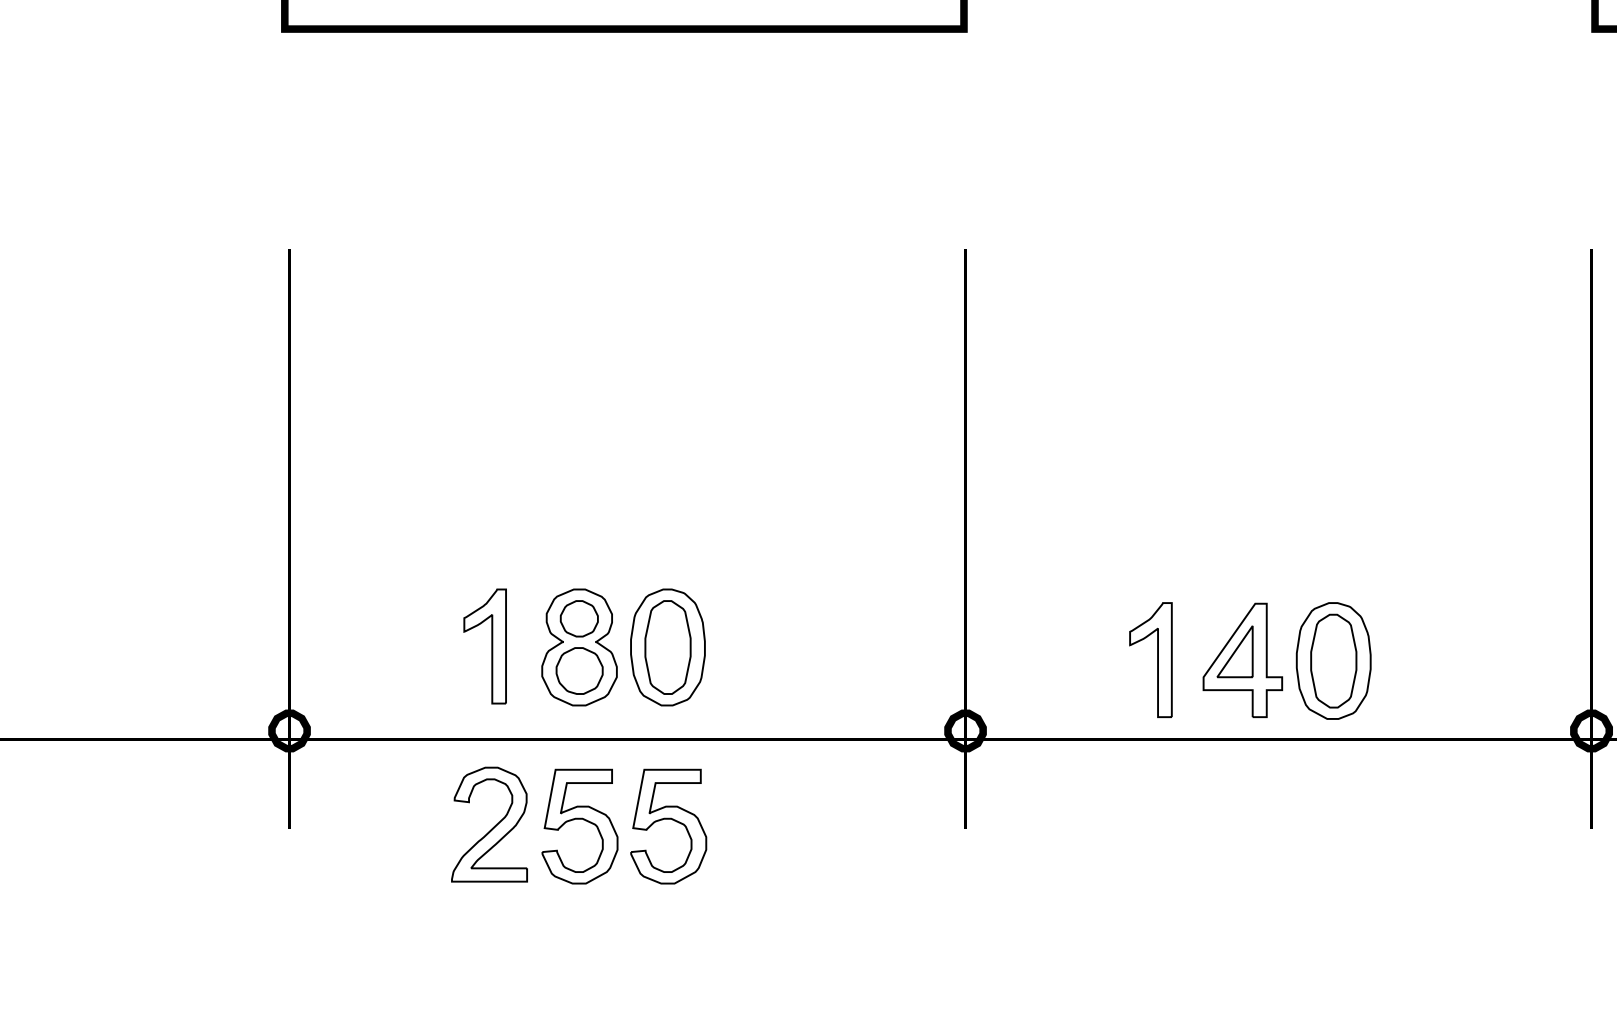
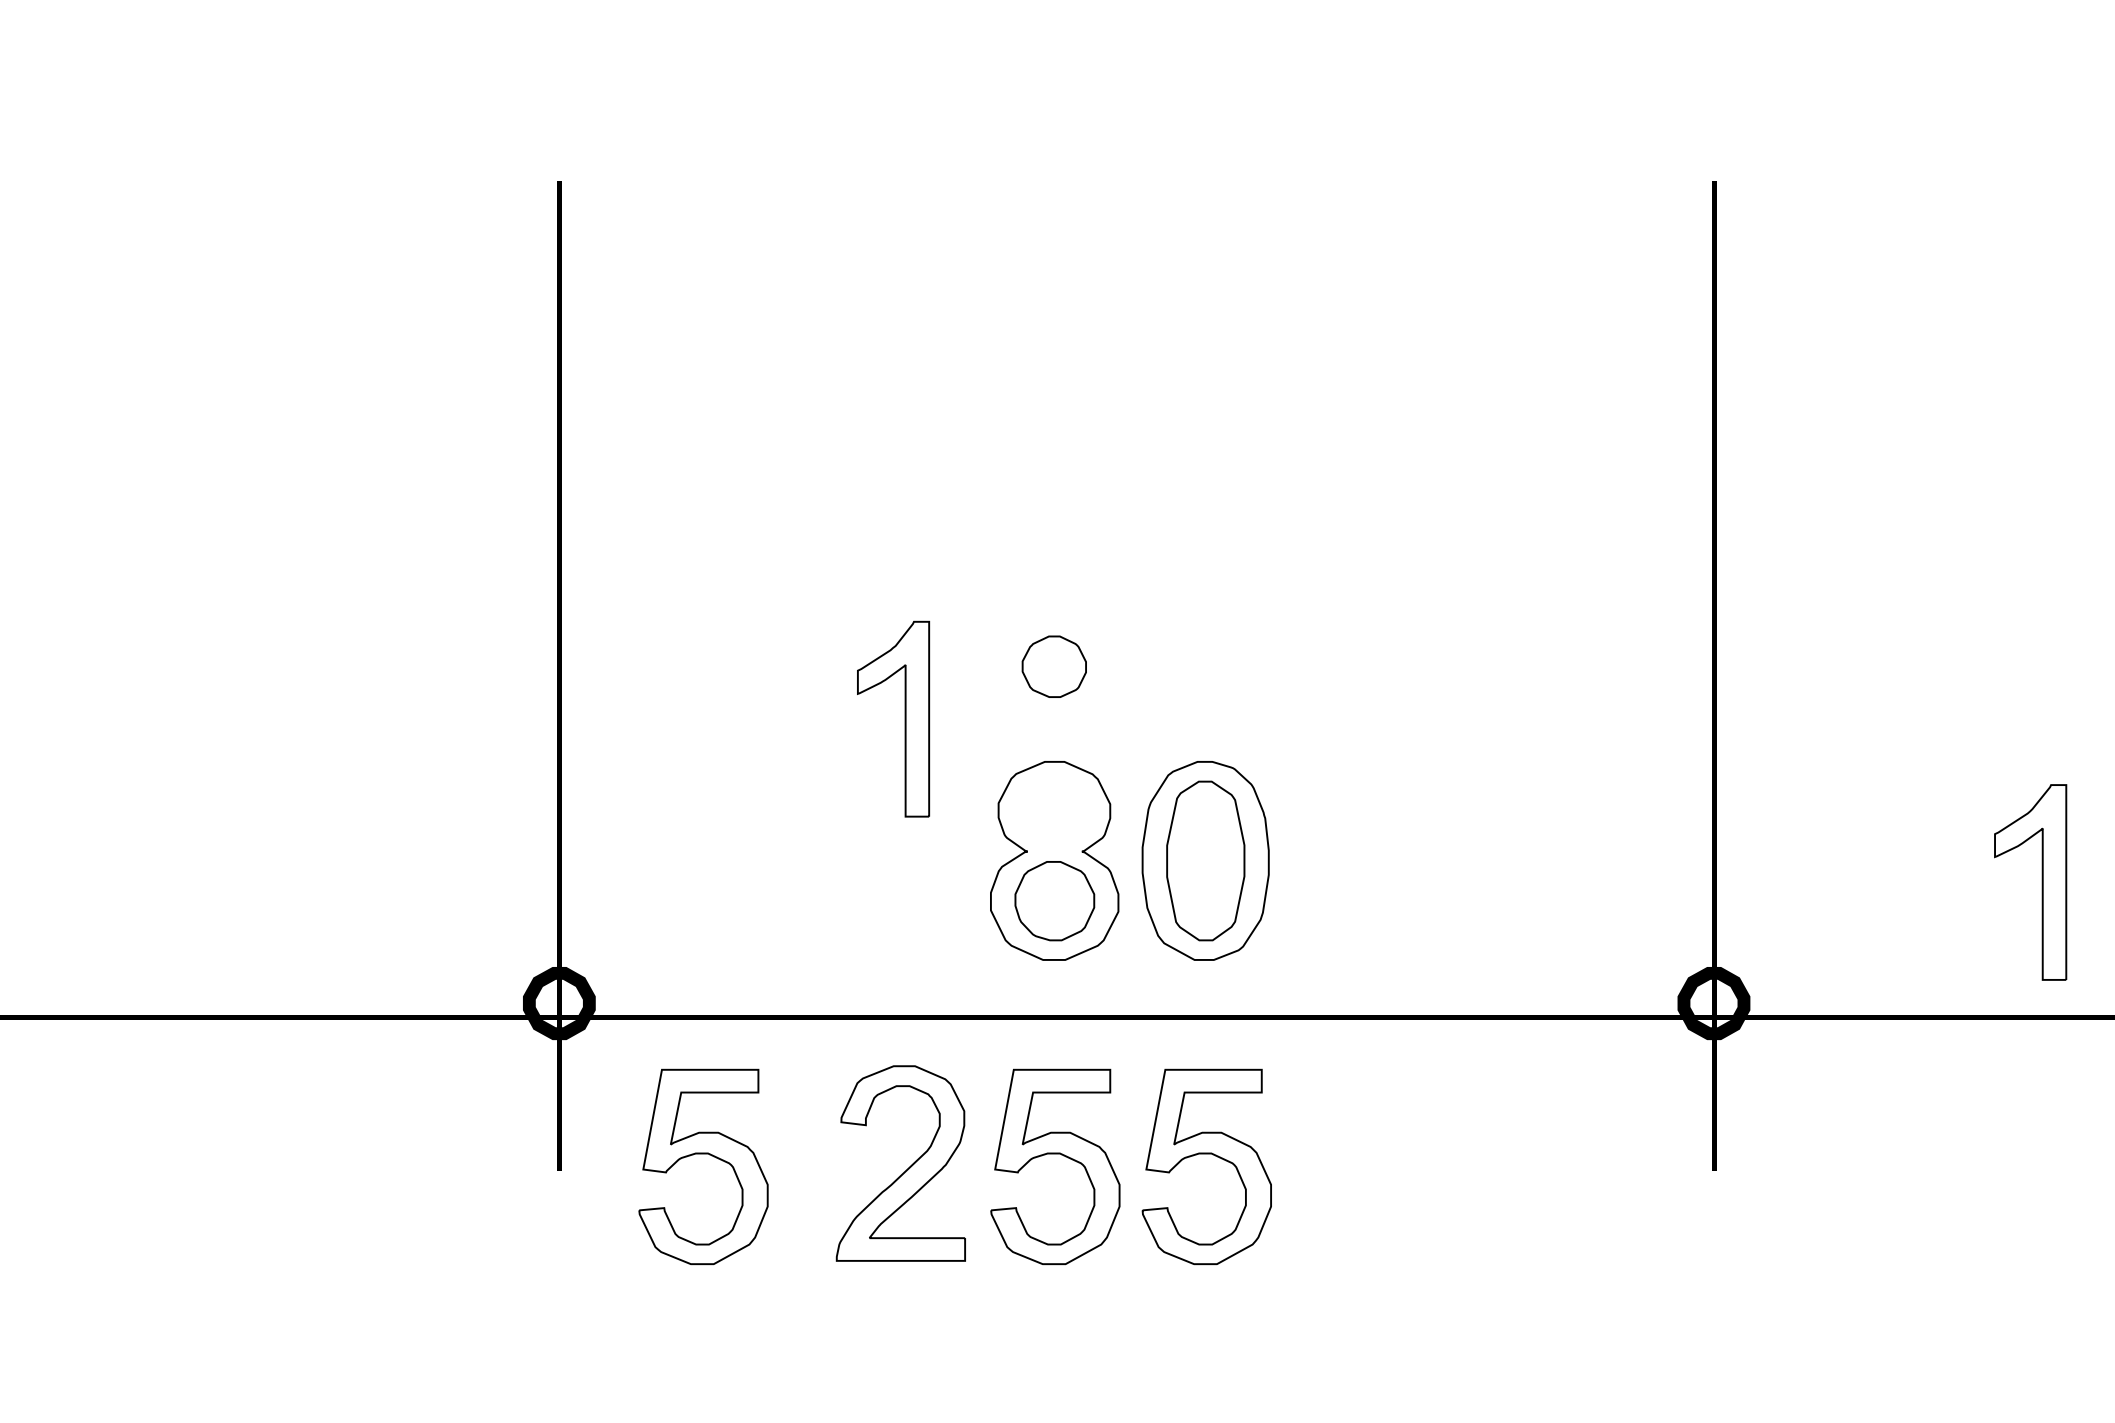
part: (578, 618) -> (1052, 666), moved
part: (491, 646) -> (904, 719), moved
part: (373, 819) -> (702, 1154), added

